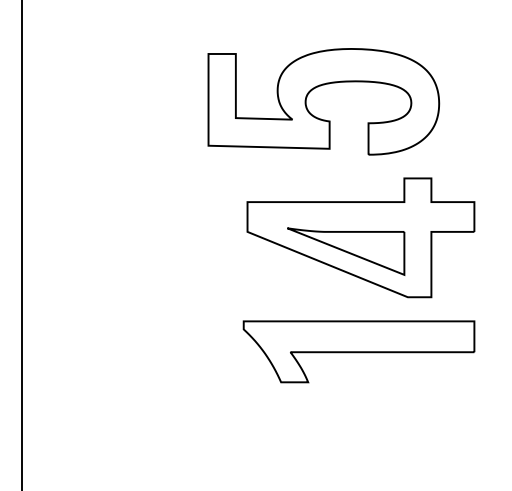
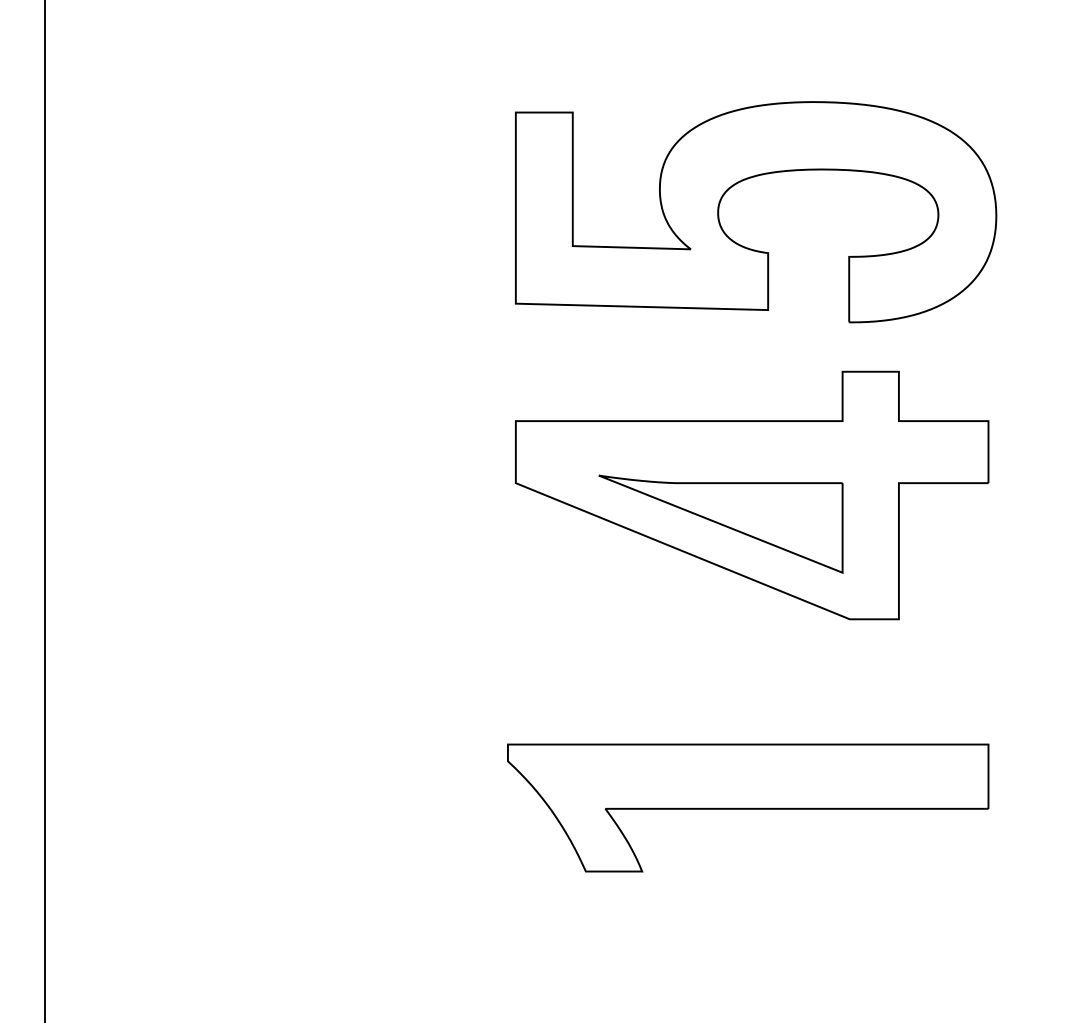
part: (318, 87) -> (744, 182), moved
part: (358, 351) -> (747, 807), moved

